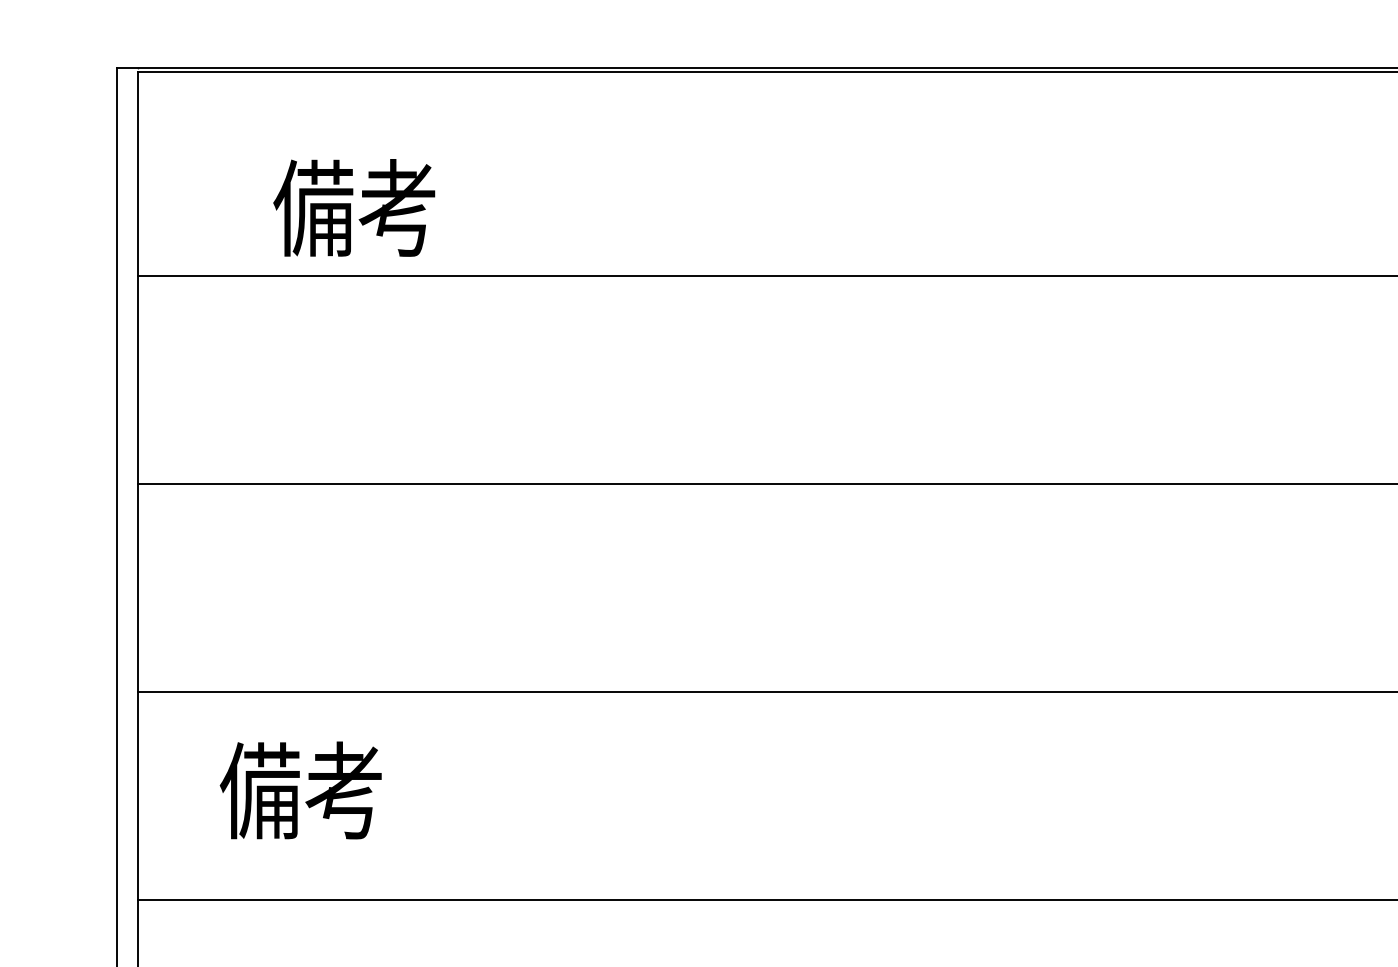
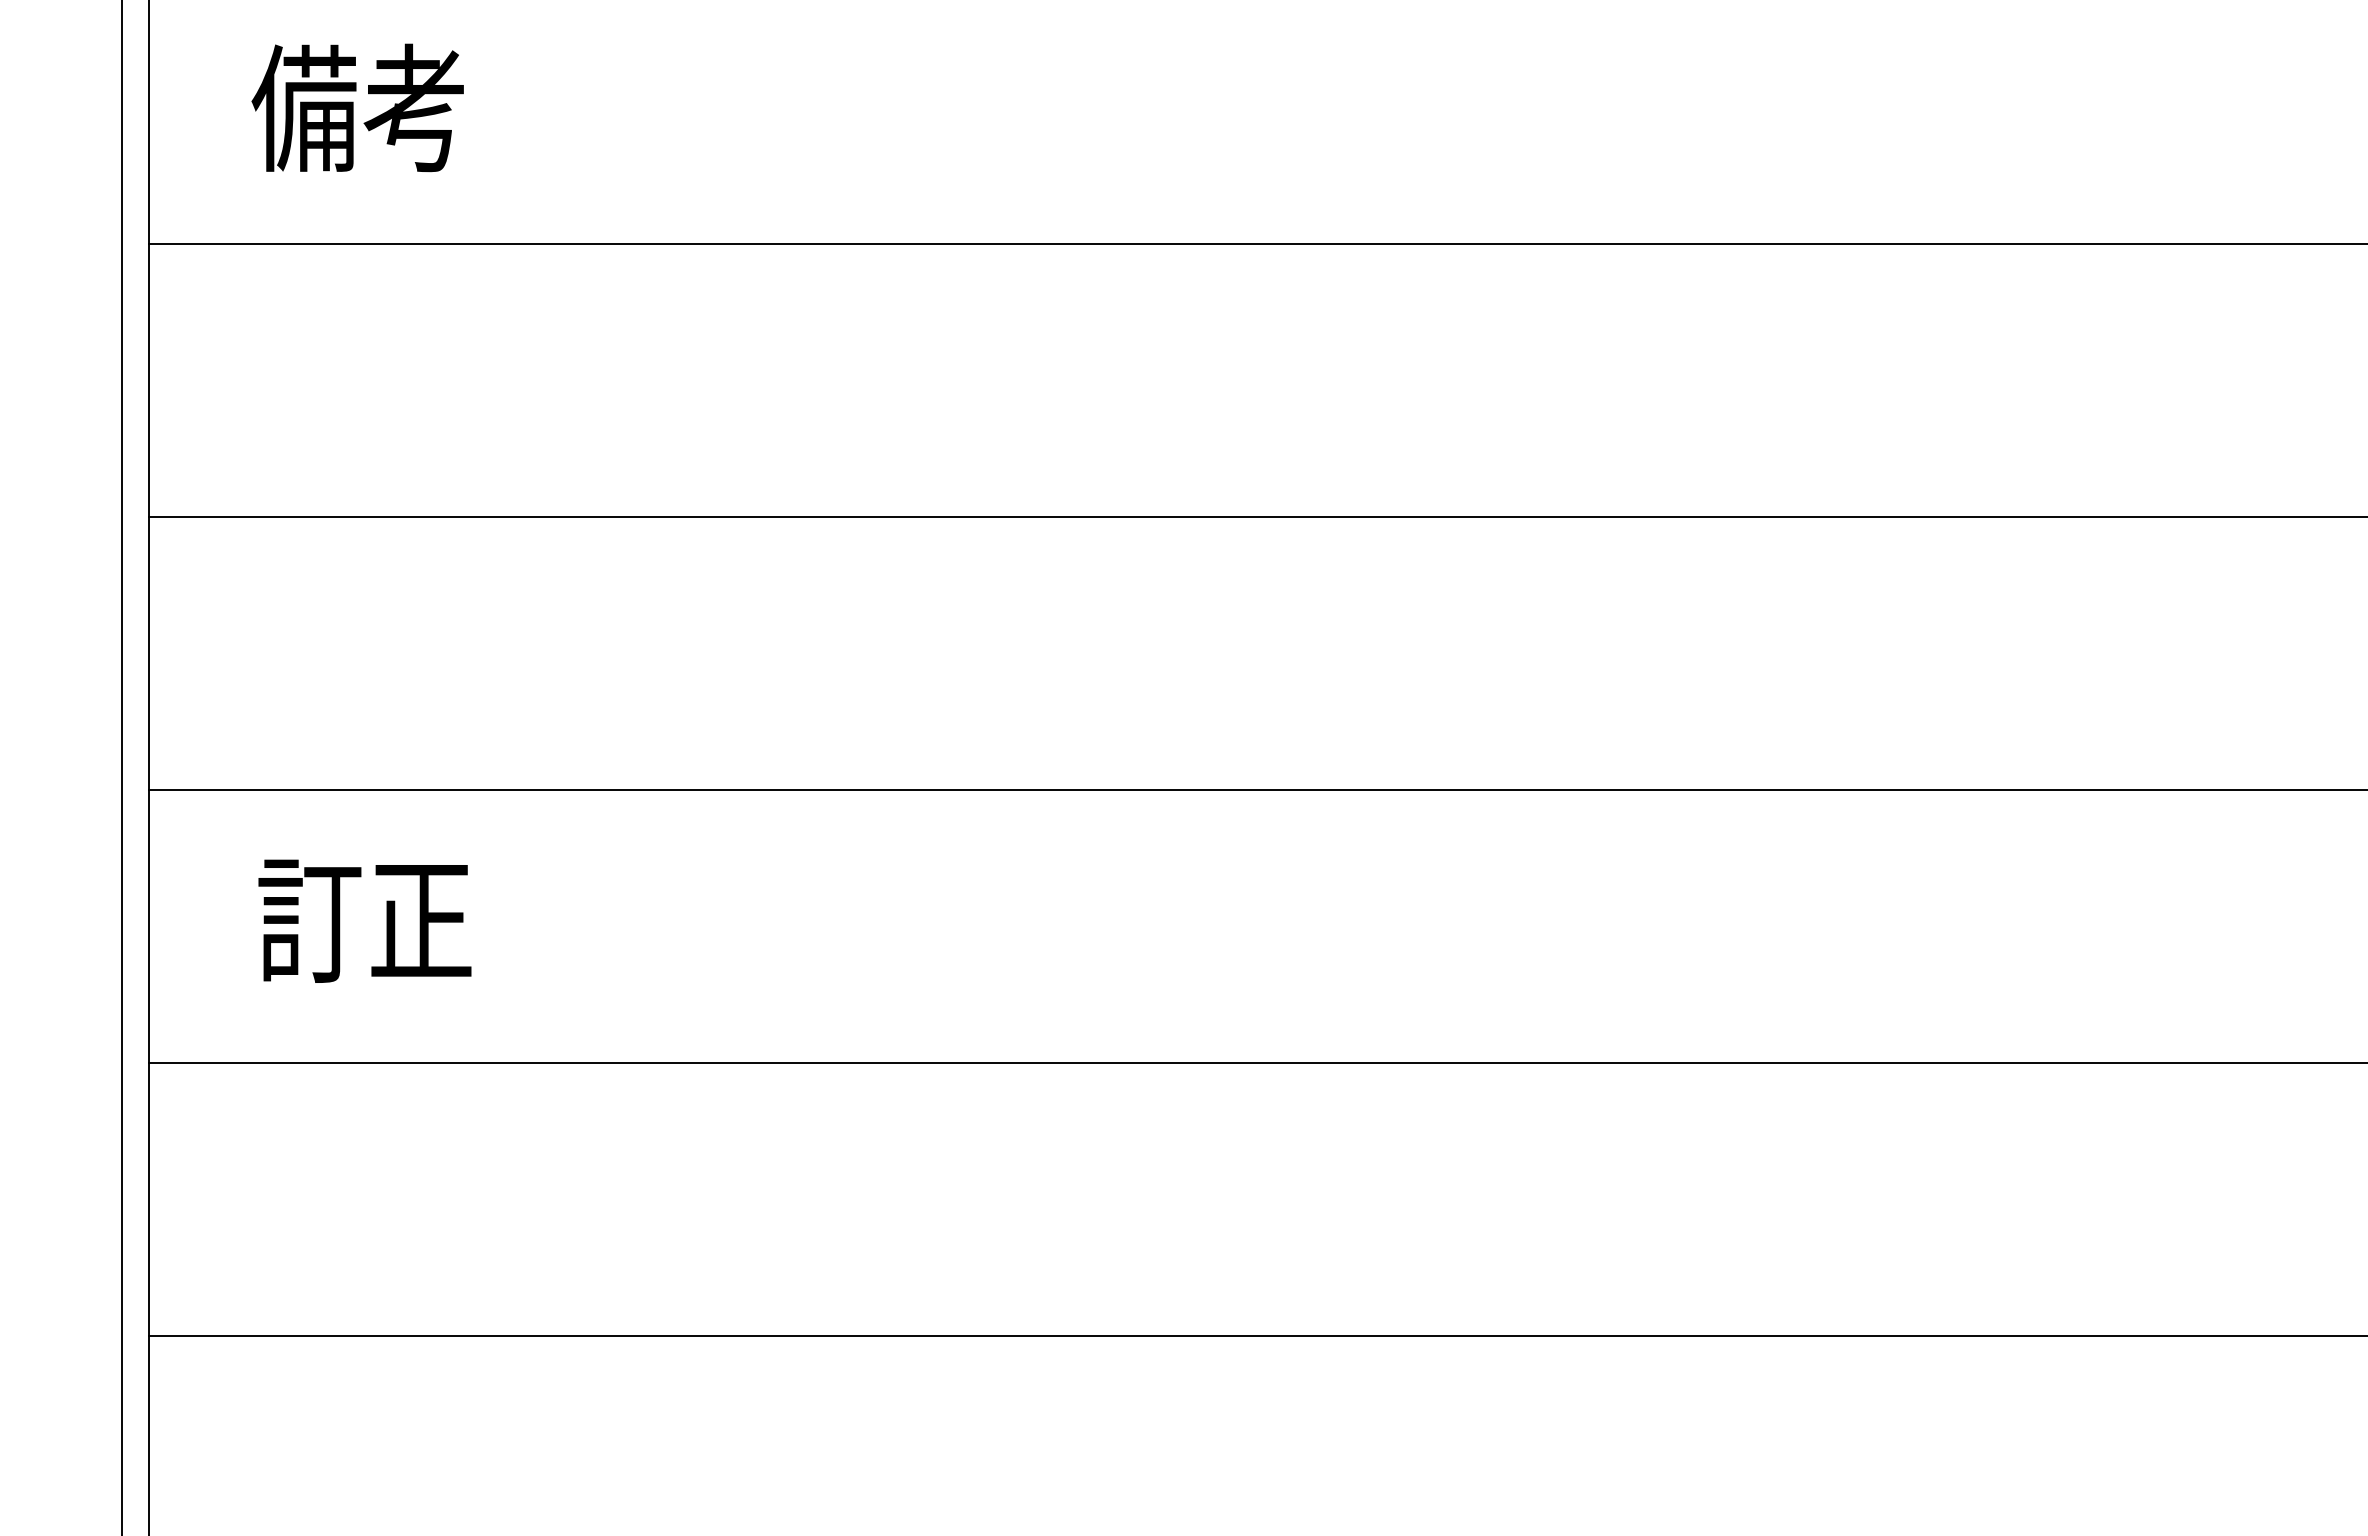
text: (354, 207) -> (357, 107), moved
text: (301, 790) -> (363, 918), 備考 -> 訂正^J

